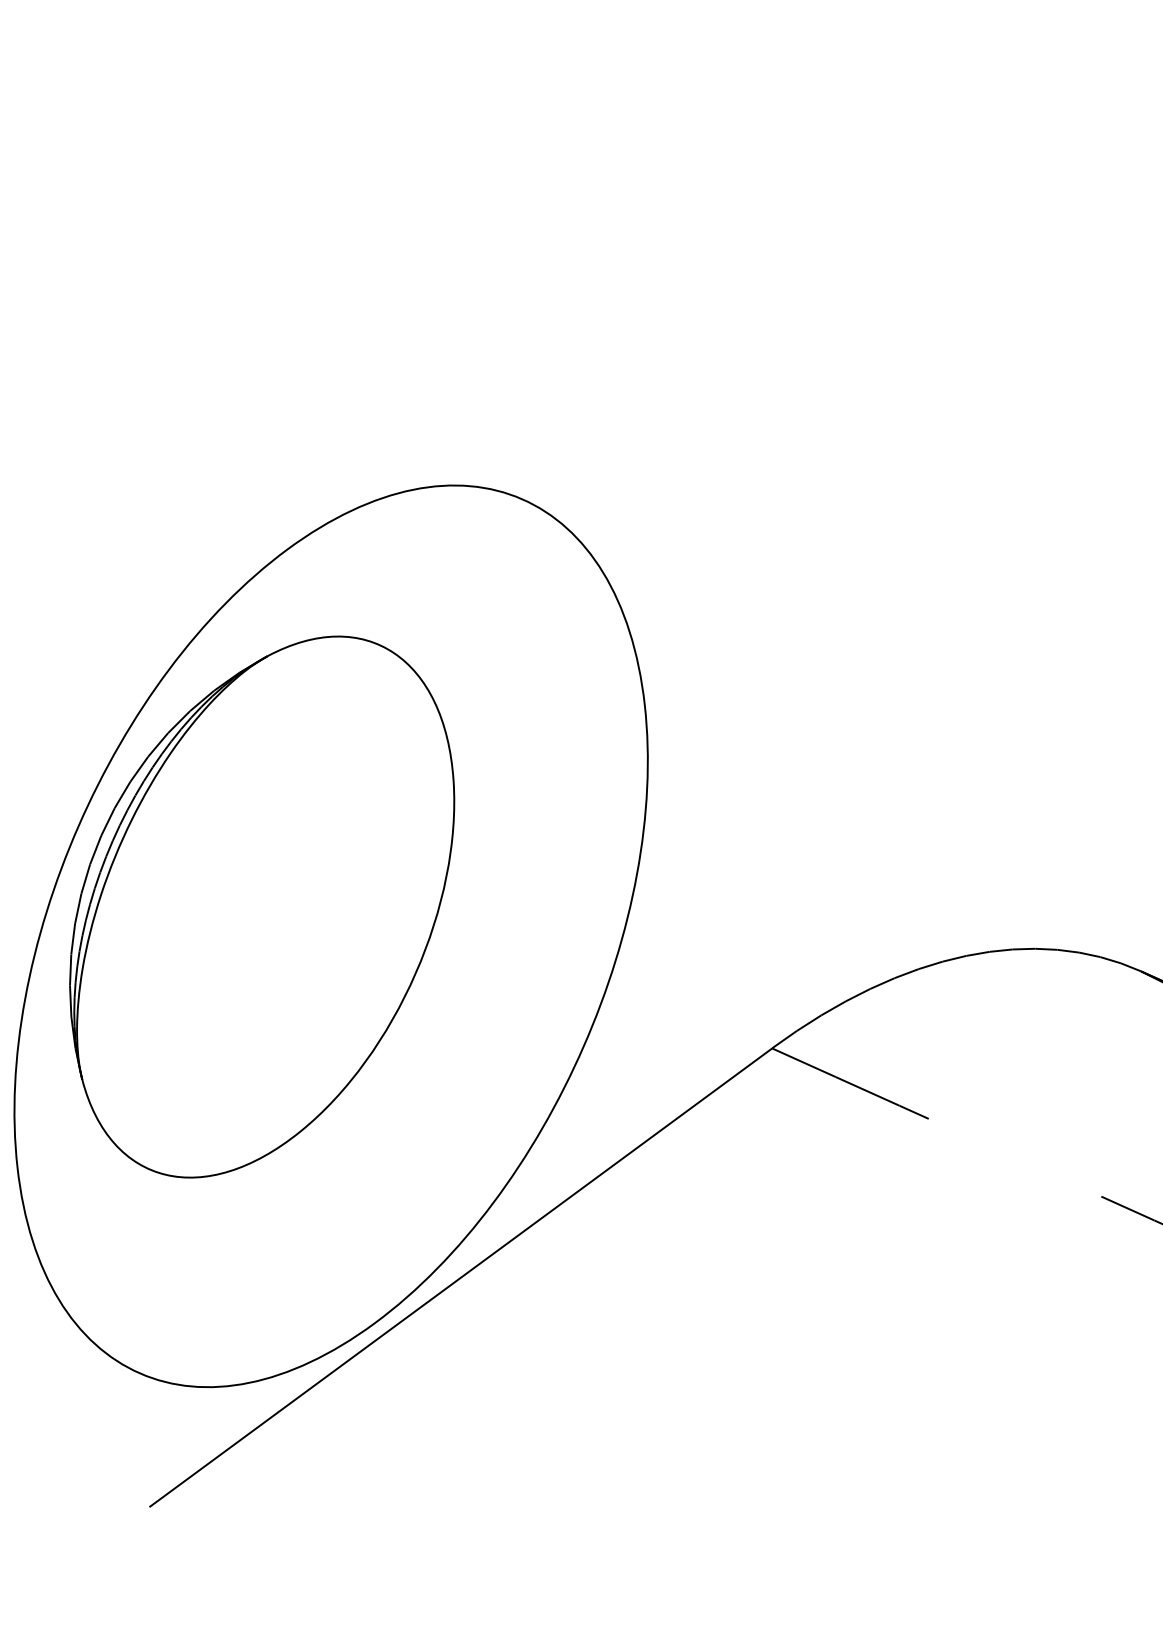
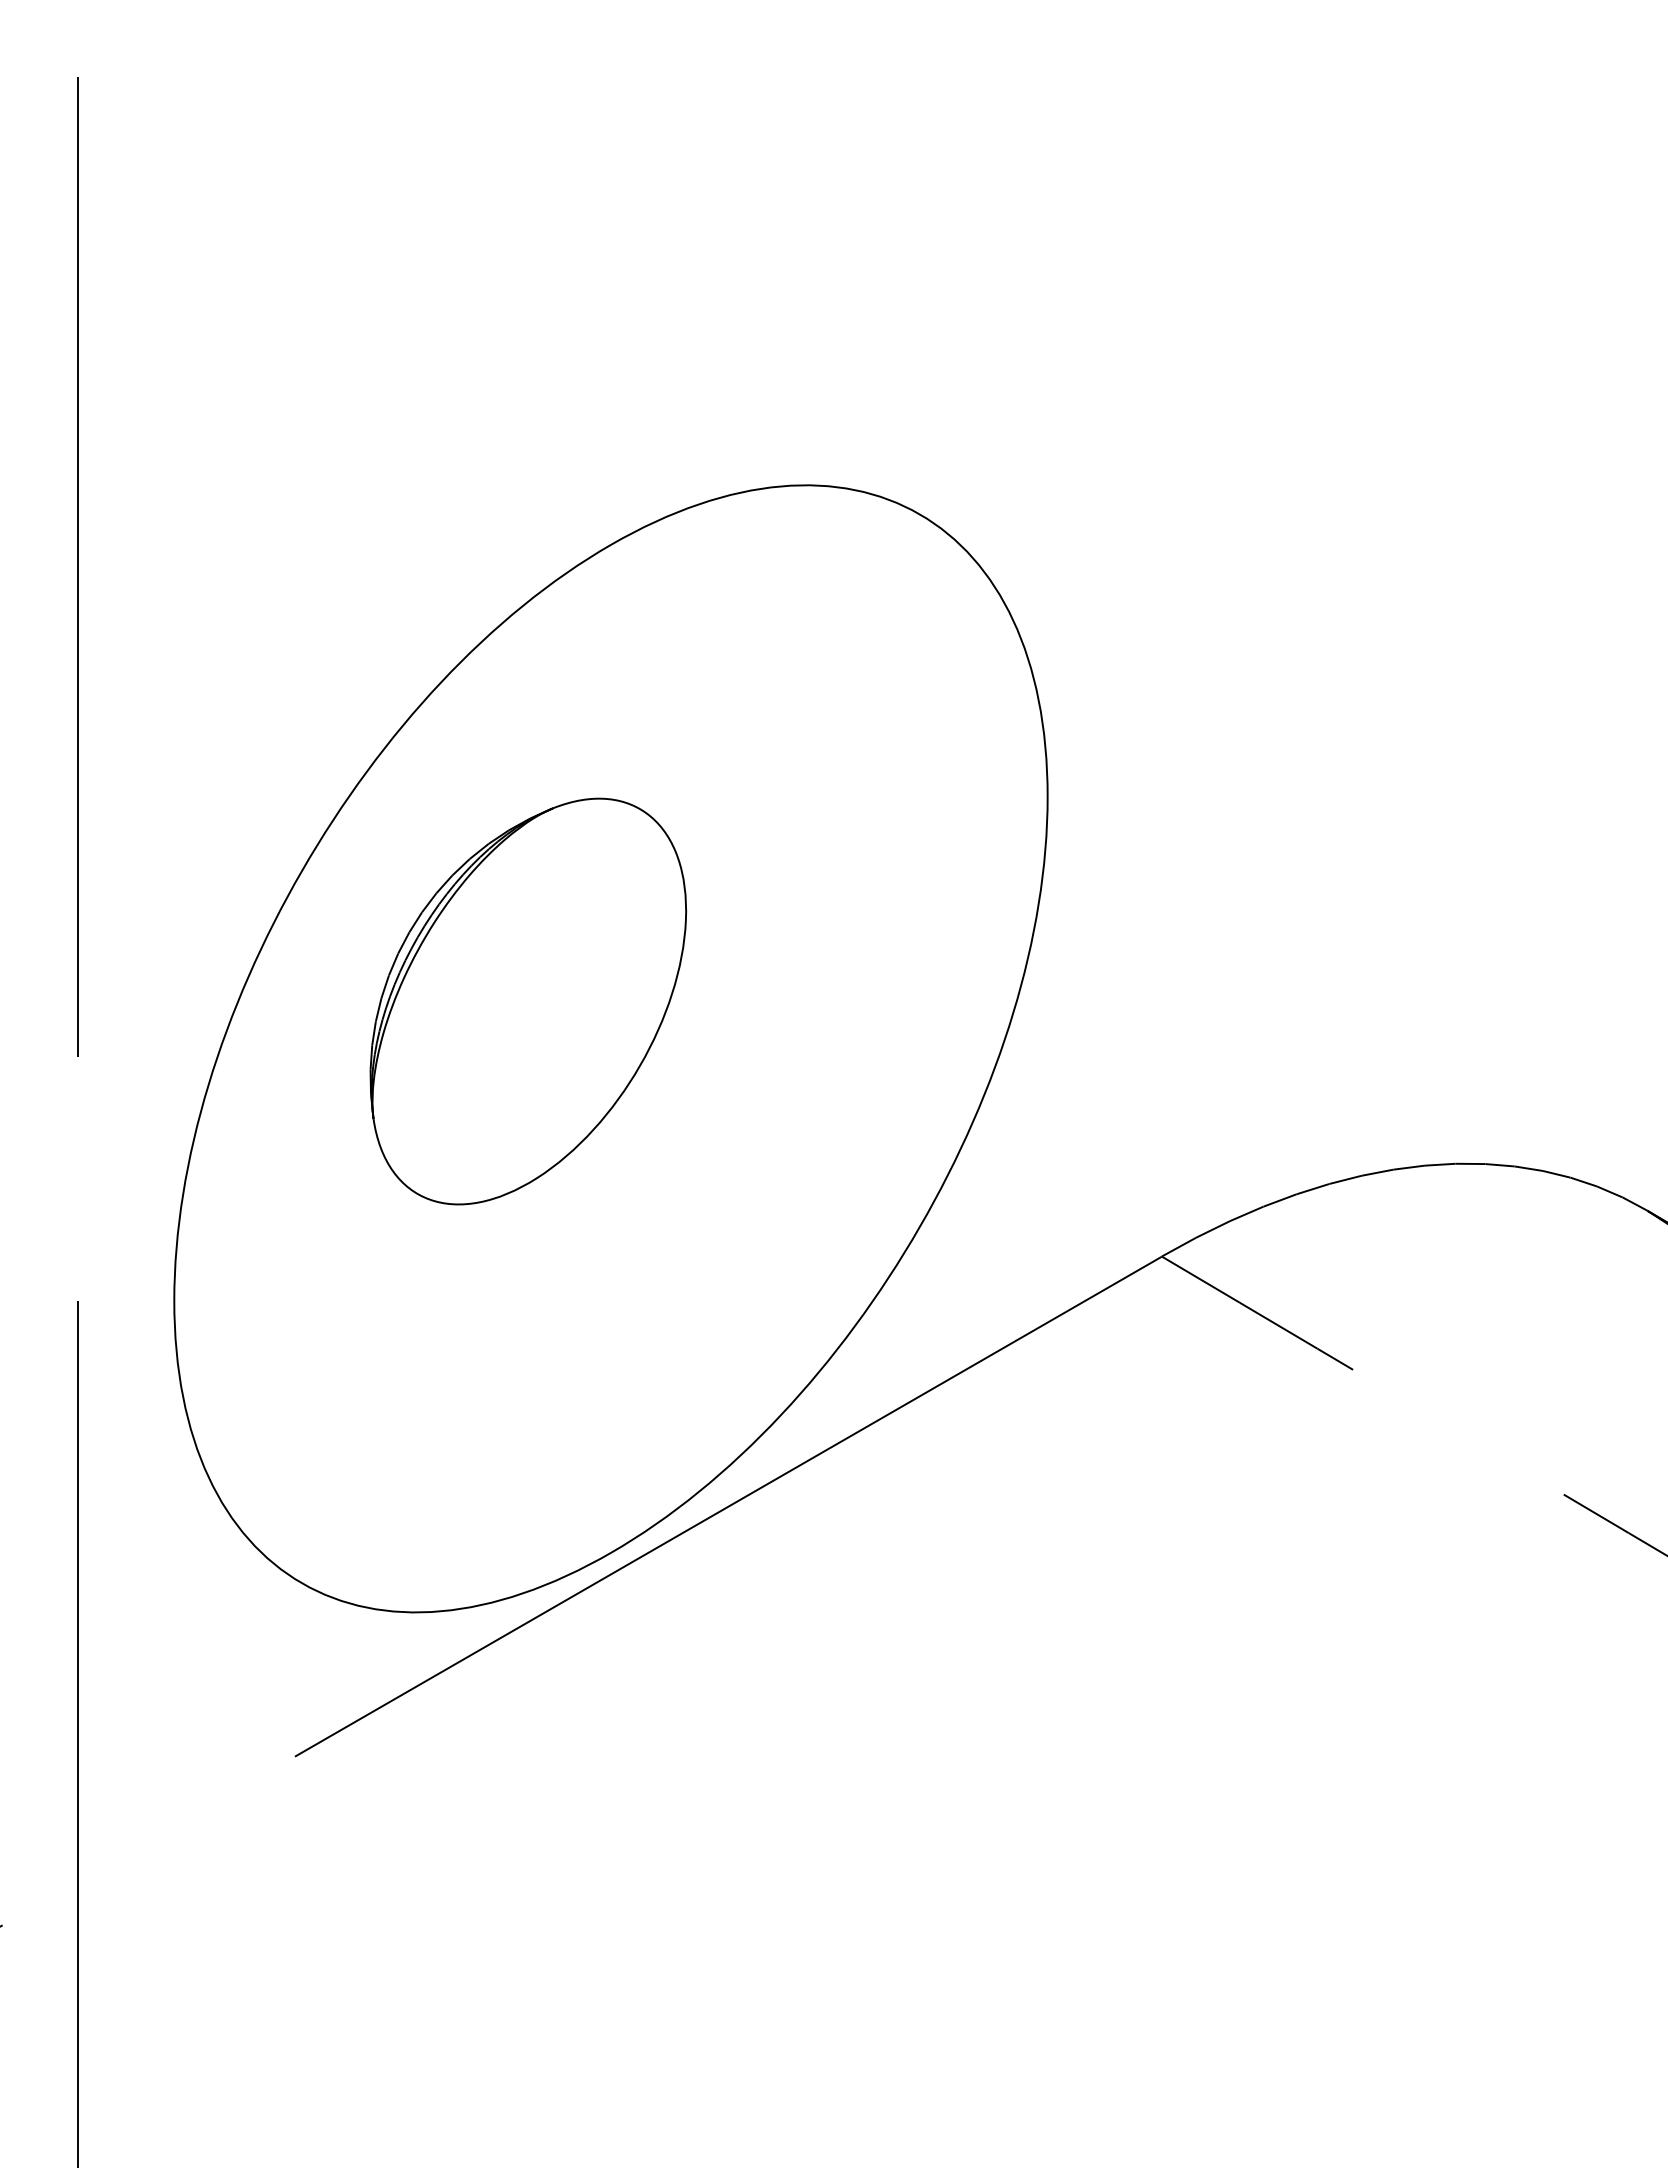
part: (263, 907) -> (528, 1001), size x0.6

